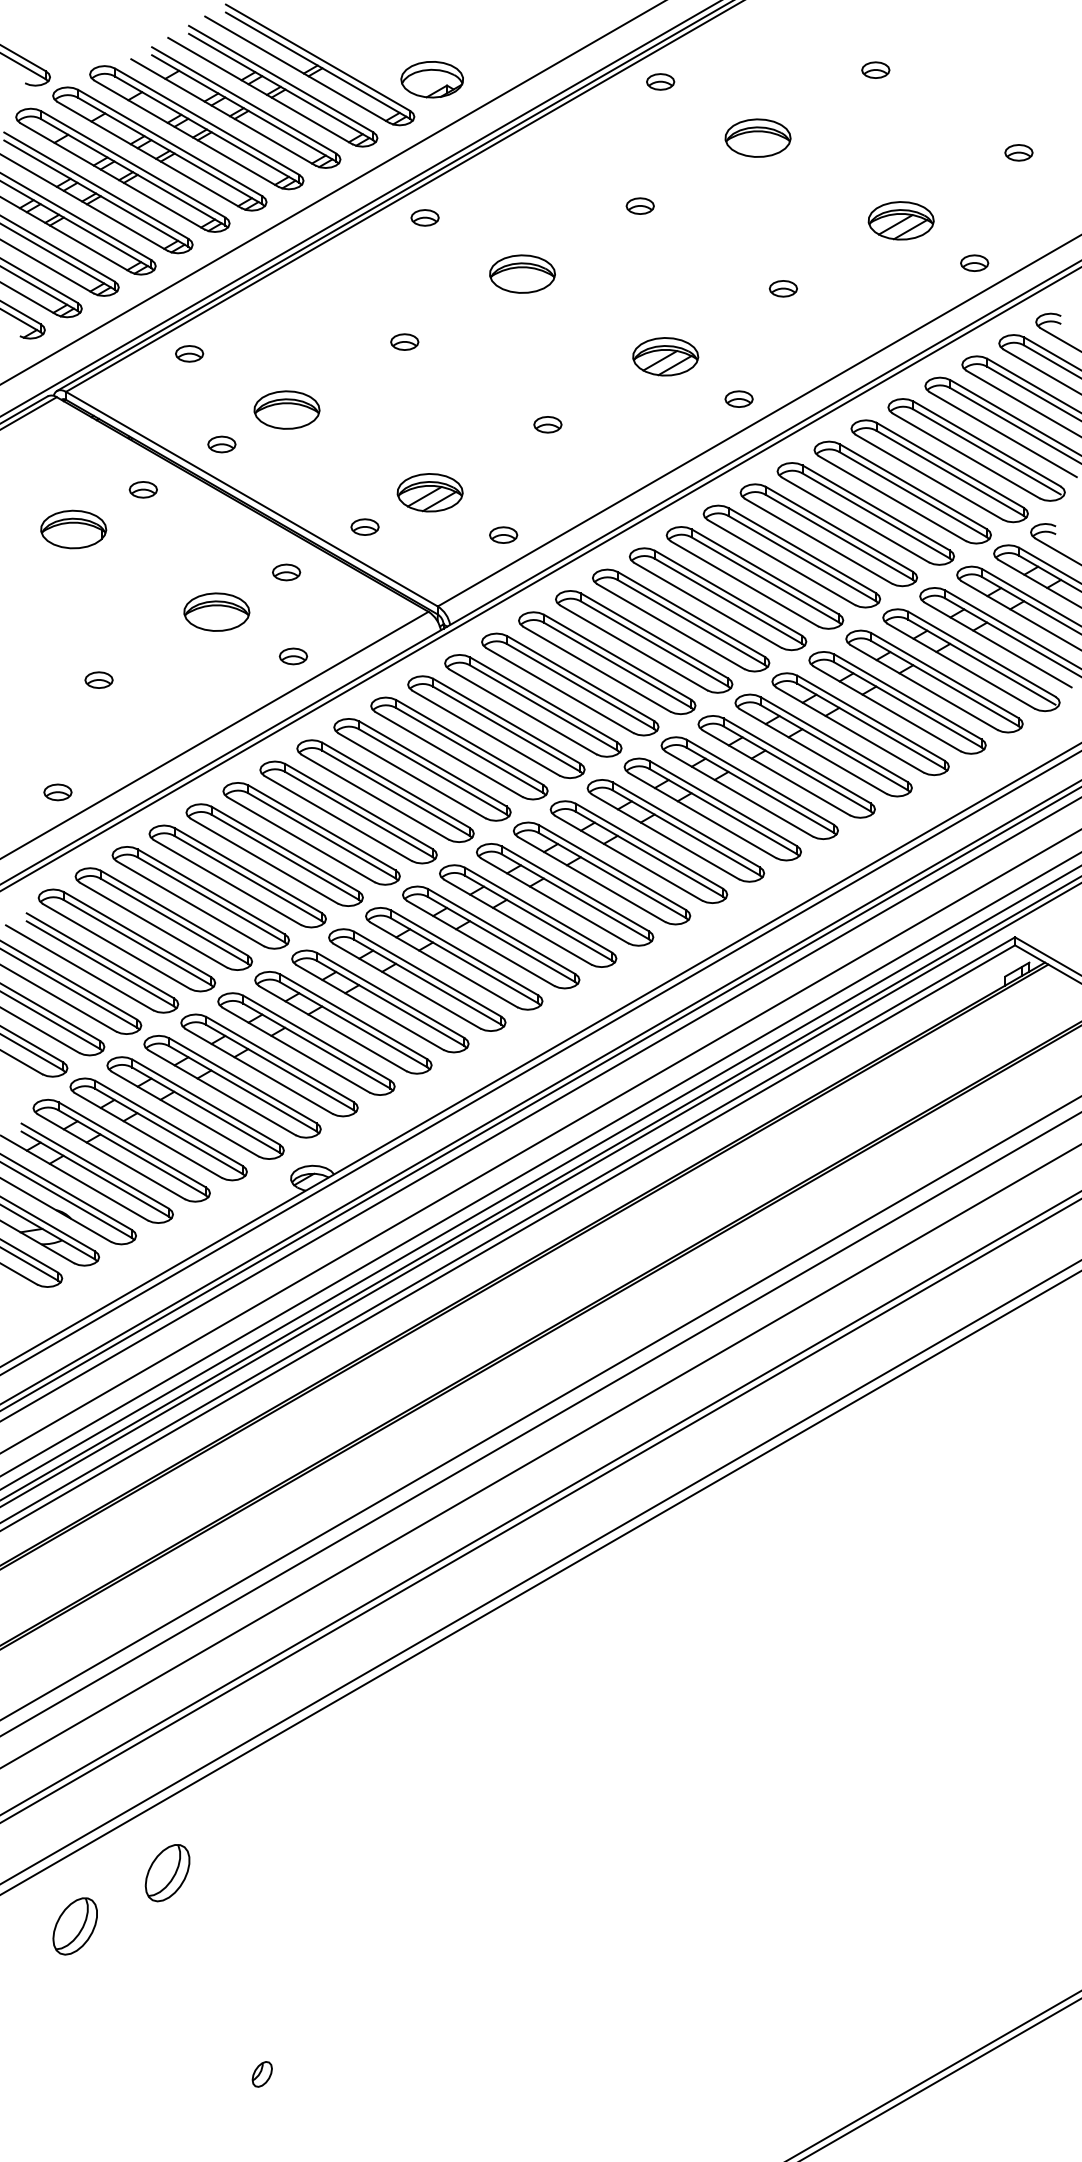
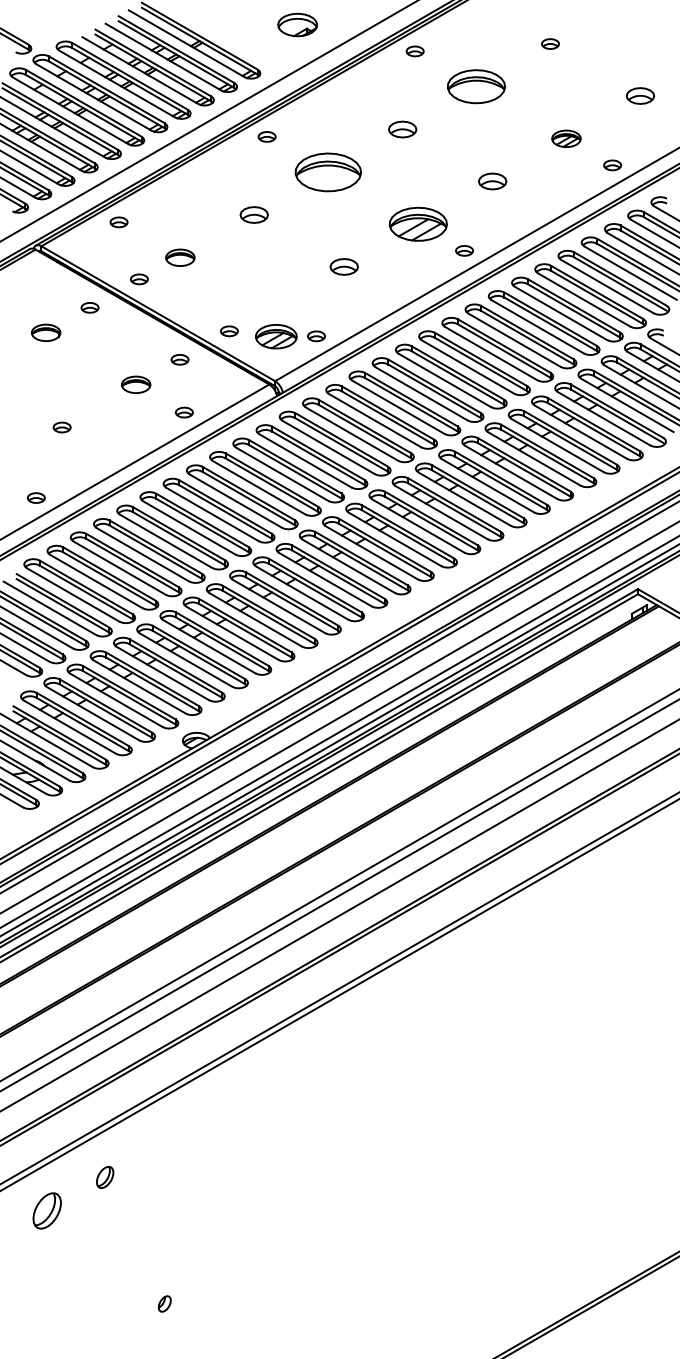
part: (432, 78) -> (297, 24), moved
part: (758, 137) -> (476, 86), size x1.4
part: (1019, 152) -> (640, 95), size x1.6
part: (638, 206) -> (401, 129), size x1.6
part: (901, 220) -> (566, 138), size x0.7
part: (522, 272) -> (328, 171), size x1.6
part: (781, 288) -> (491, 181), size x1.6
part: (404, 341) -> (254, 214), size x1.6
part: (665, 355) -> (418, 223), size x1.4
part: (287, 409) -> (180, 257), size x0.7
part: (548, 424) -> (344, 266), size x1.6
part: (430, 492) -> (276, 336), moved
part: (72, 529) -> (45, 332), size x0.7
part: (215, 611) -> (135, 384), size x0.7
part: (166, 1873) -> (104, 1177), size x0.6

